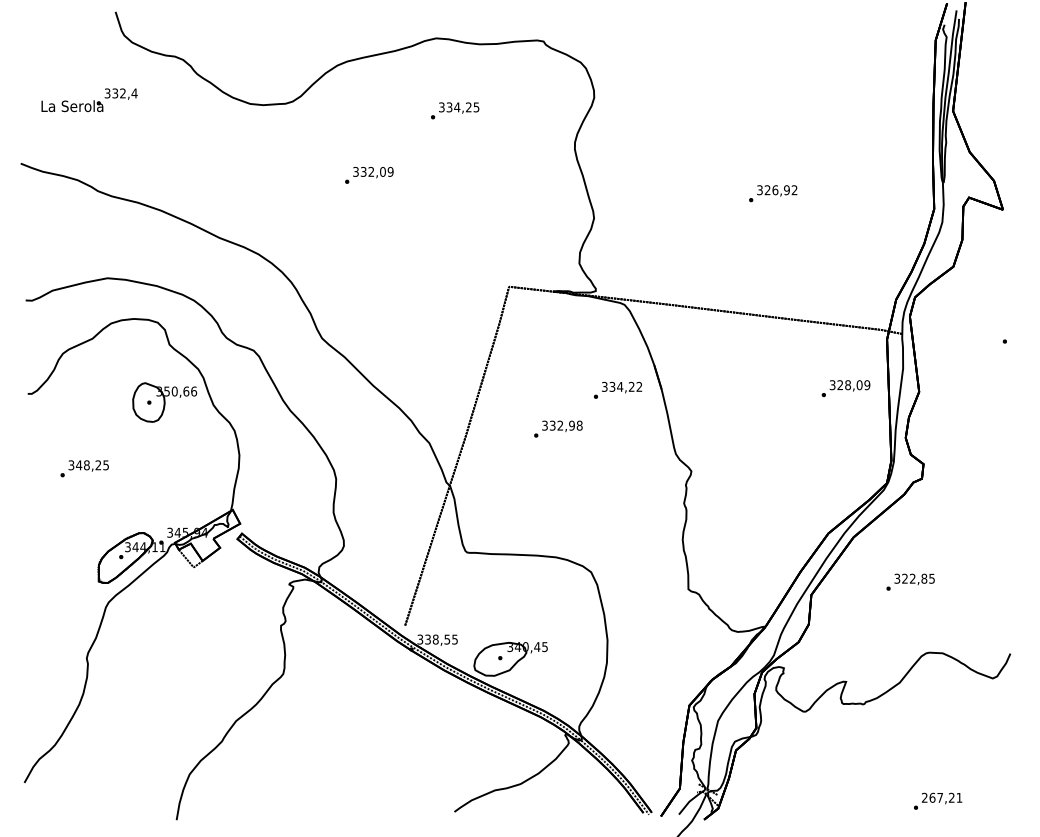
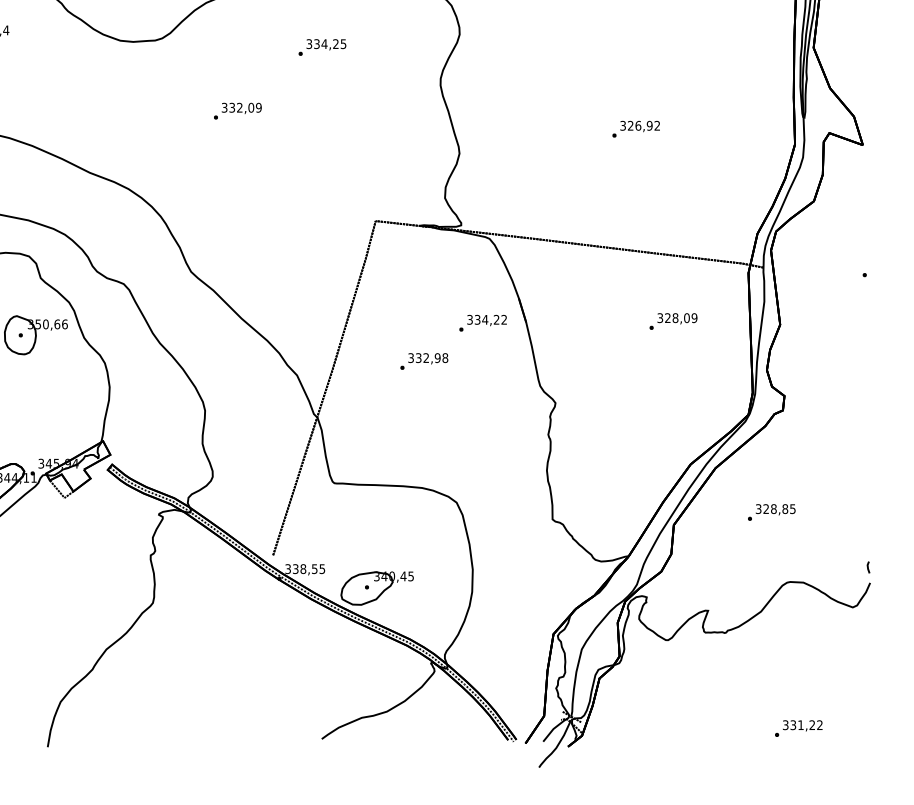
text: (845, 388) -> (672, 321), moved
text: (912, 578) -> (773, 508), 322,85 -> 328,85
line: (1008, 637) -> (868, 567), added
text: (942, 797) -> (803, 724), 267,21 -> 331,22

